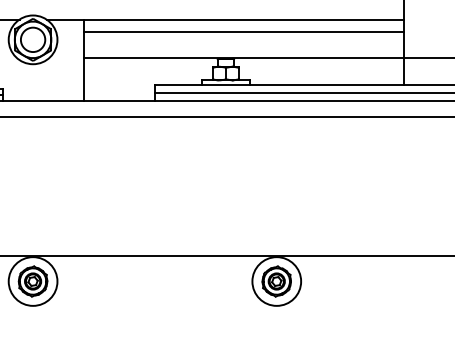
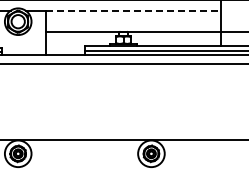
line: (243, 19) -> (133, 10), solid -> dashed
line: (243, 32) -> (133, 17), removed

